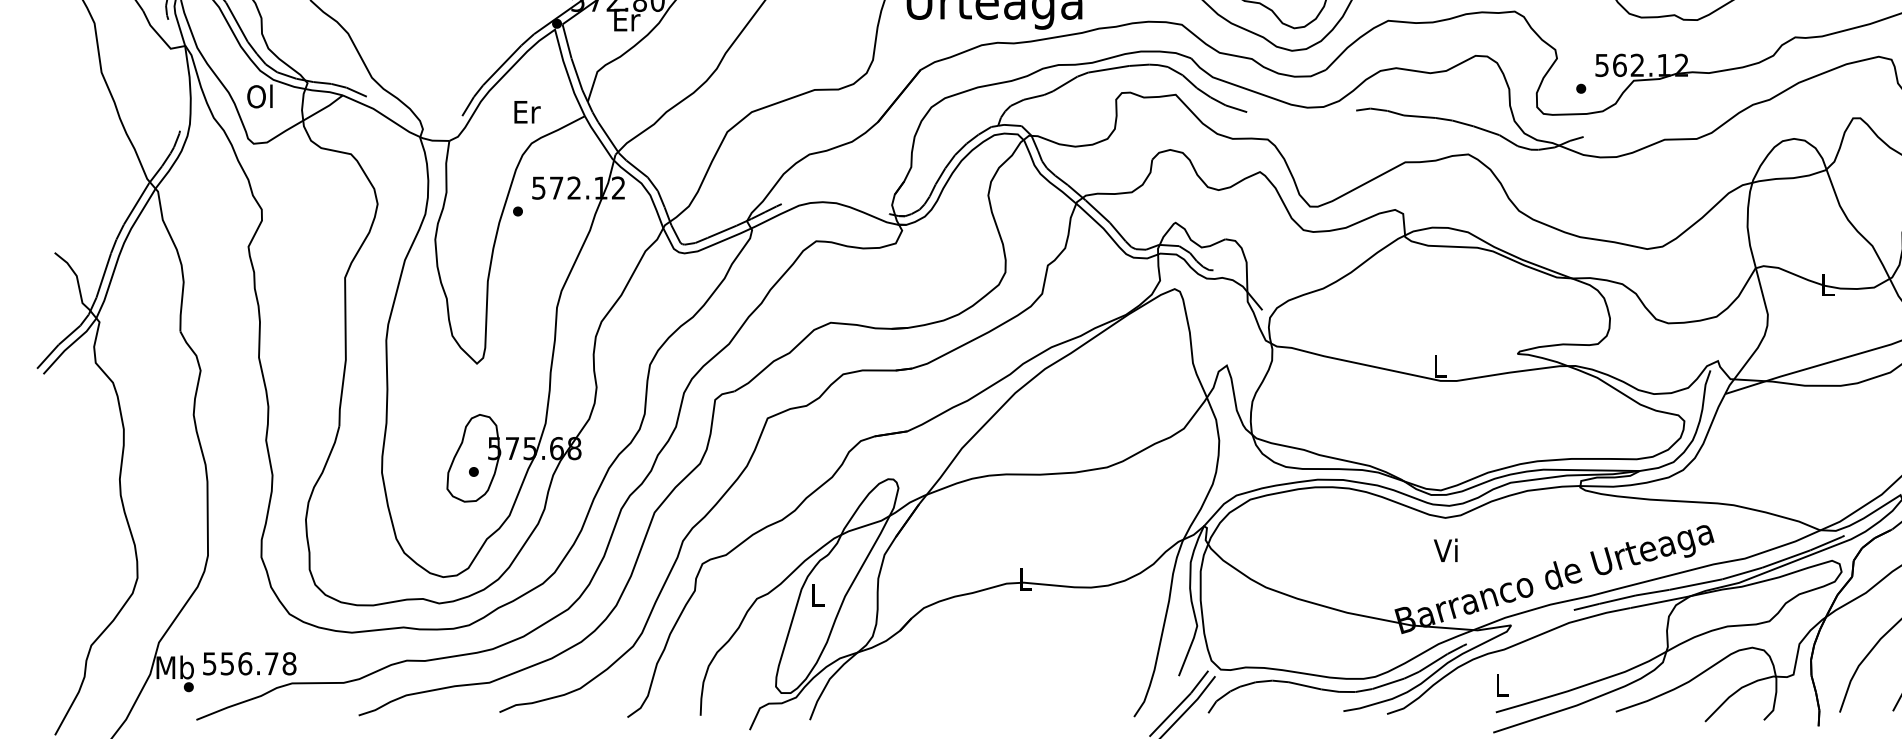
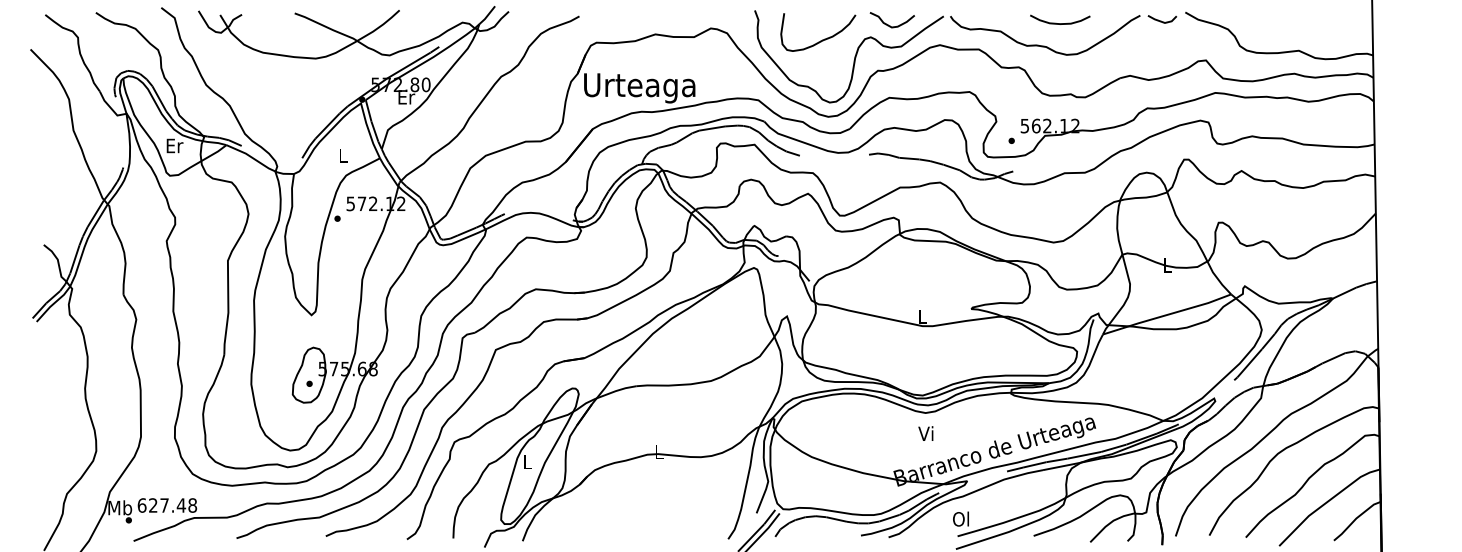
text: (260, 95) -> (174, 145), Ol -> Er
text: (527, 111) -> (343, 155), Er -> L
text: (240, 663) -> (161, 505), 556.78 -> 627.48
text: (1500, 684) -> (960, 518), L -> Ol

